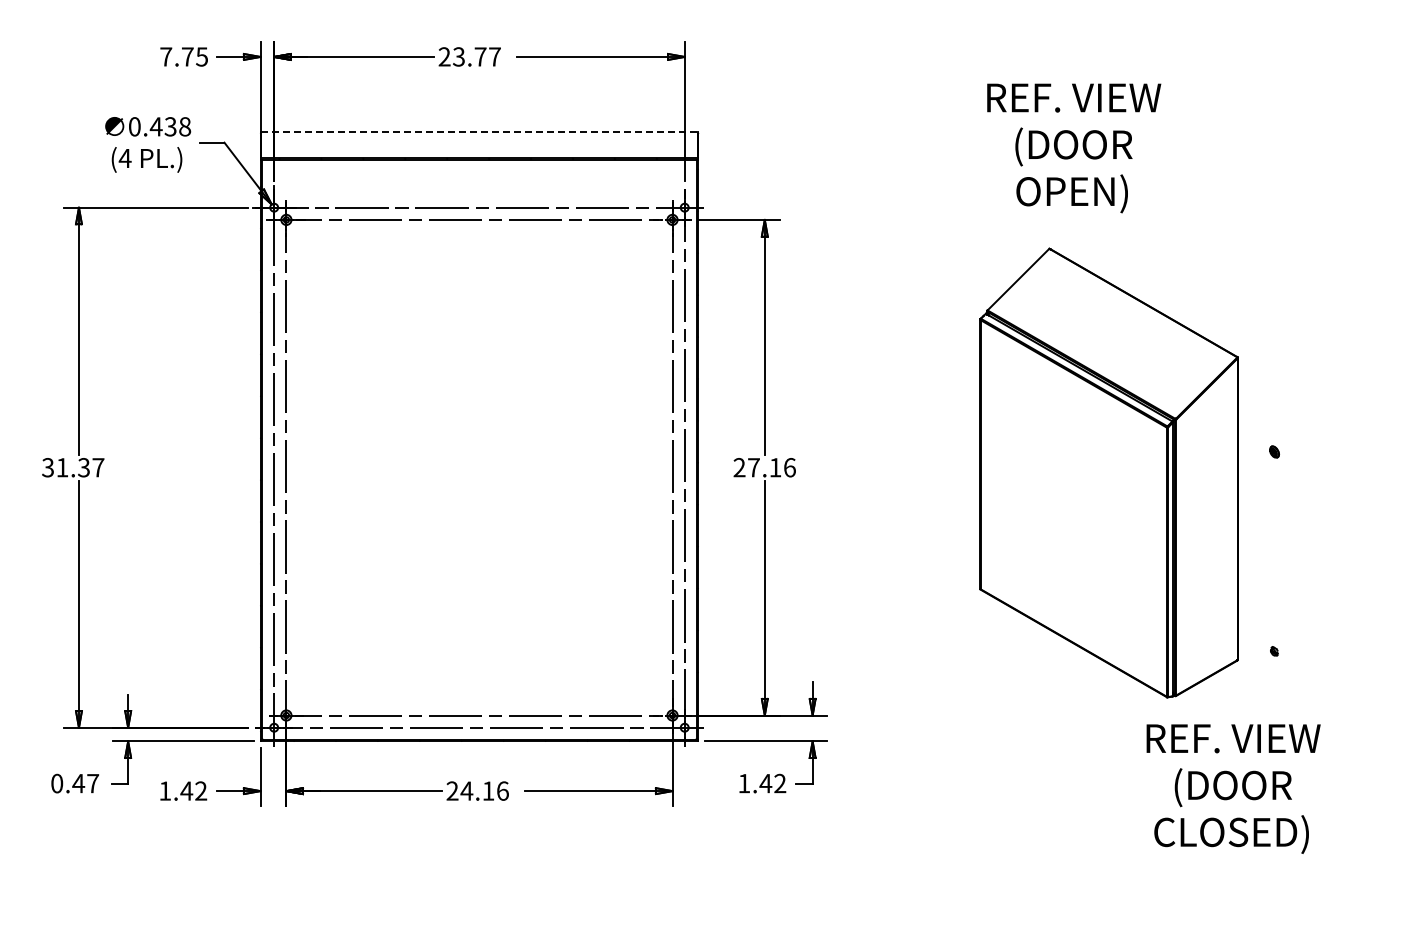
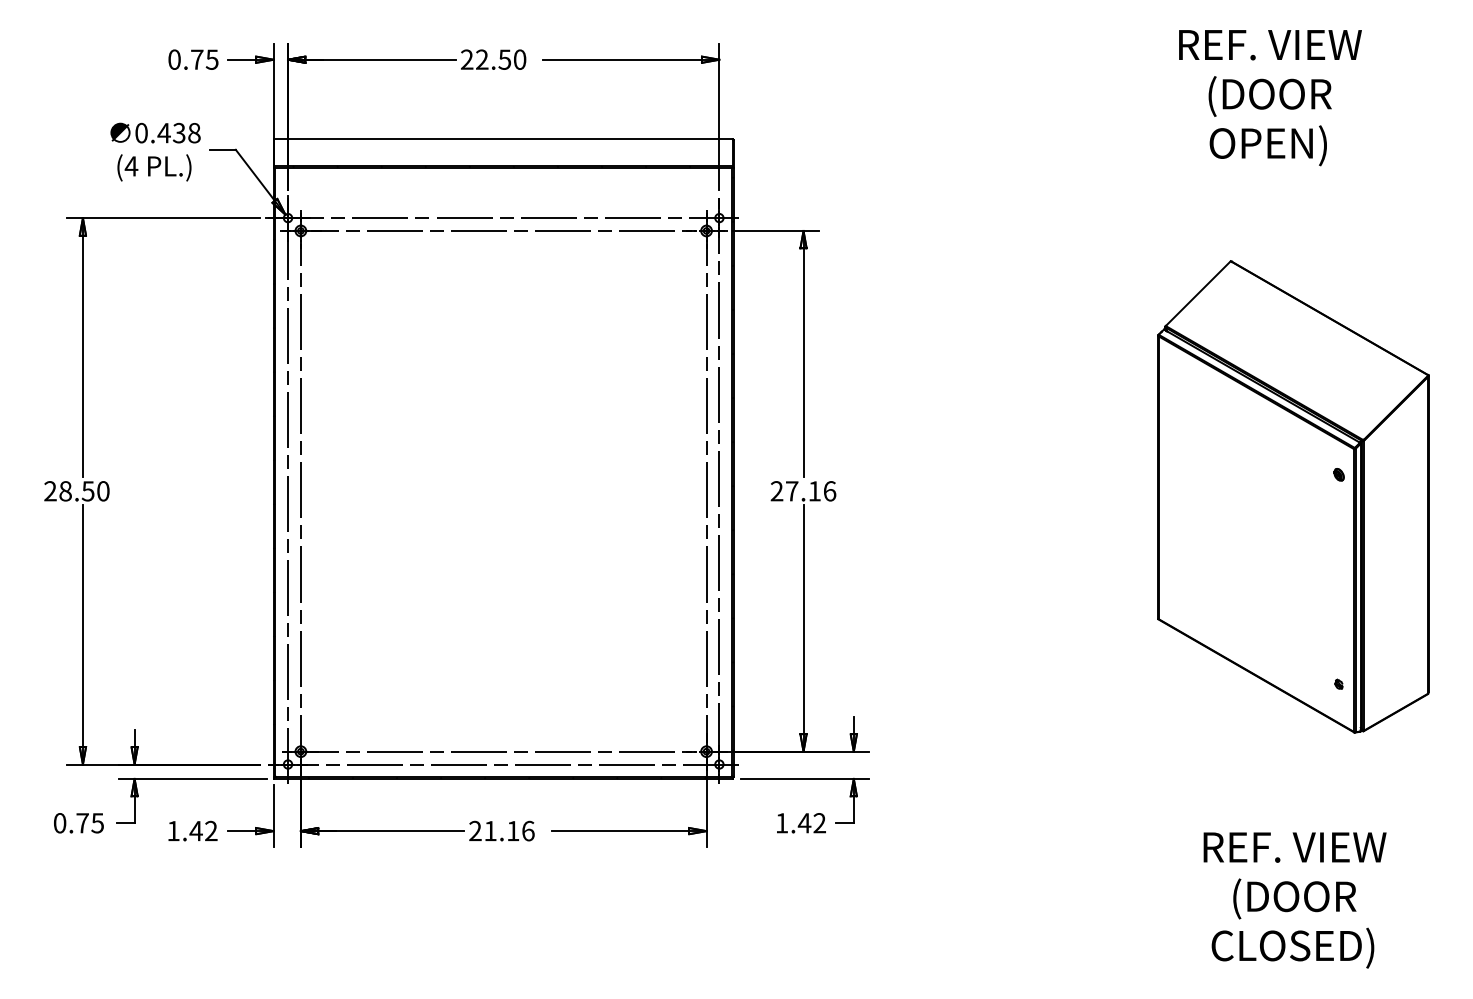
text: (166, 56) -> (174, 59), 7.75 -> 0.75
text: (476, 56) -> (500, 59), 23.77 -> 22.50
line: (479, 132) -> (503, 139), dashed -> solid
text: (1074, 148) -> (1270, 98), moved
text: (73, 467) -> (77, 491), 31.37 -> 28.50
part: (1108, 472) -> (1292, 496), moved
text: (85, 783) -> (89, 823), 0.47 -> 0.75
text: (1233, 788) -> (1294, 899), moved
text: (466, 790) -> (490, 830), 24.16 -> 21.16

